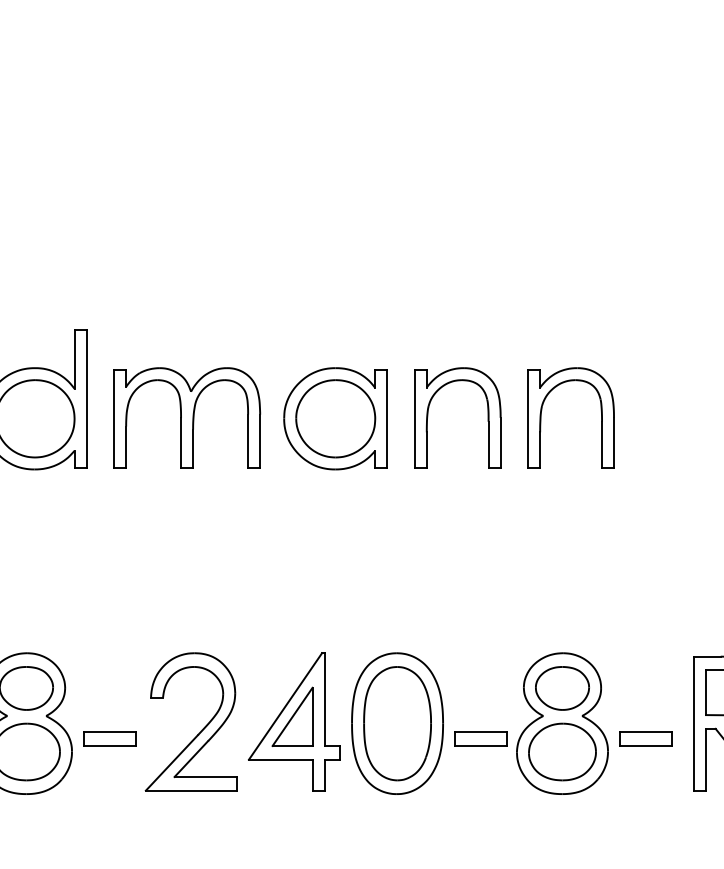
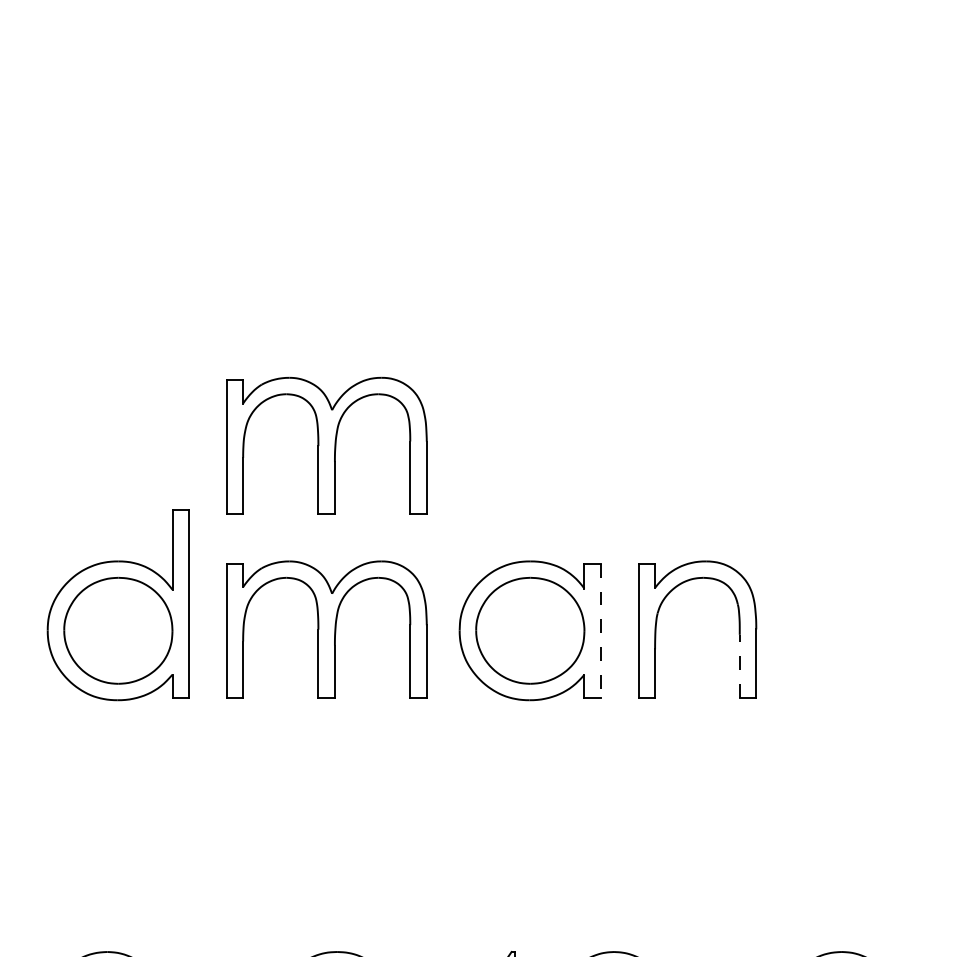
part: (187, 283) -> (327, 445), added
part: (542, 410) -> (813, 619), removed
line: (387, 418) -> (601, 630), solid -> dashed
line: (488, 444) -> (739, 666), solid -> dashed

